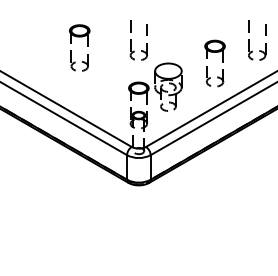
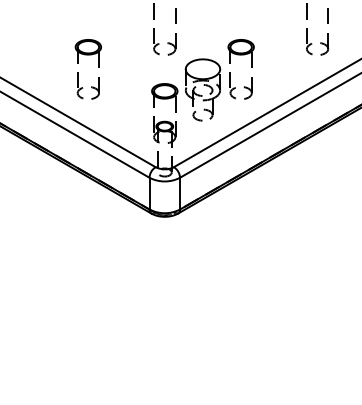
part: (72, 50) -> (78, 72), moved
part: (206, 65) -> (230, 72), moved

